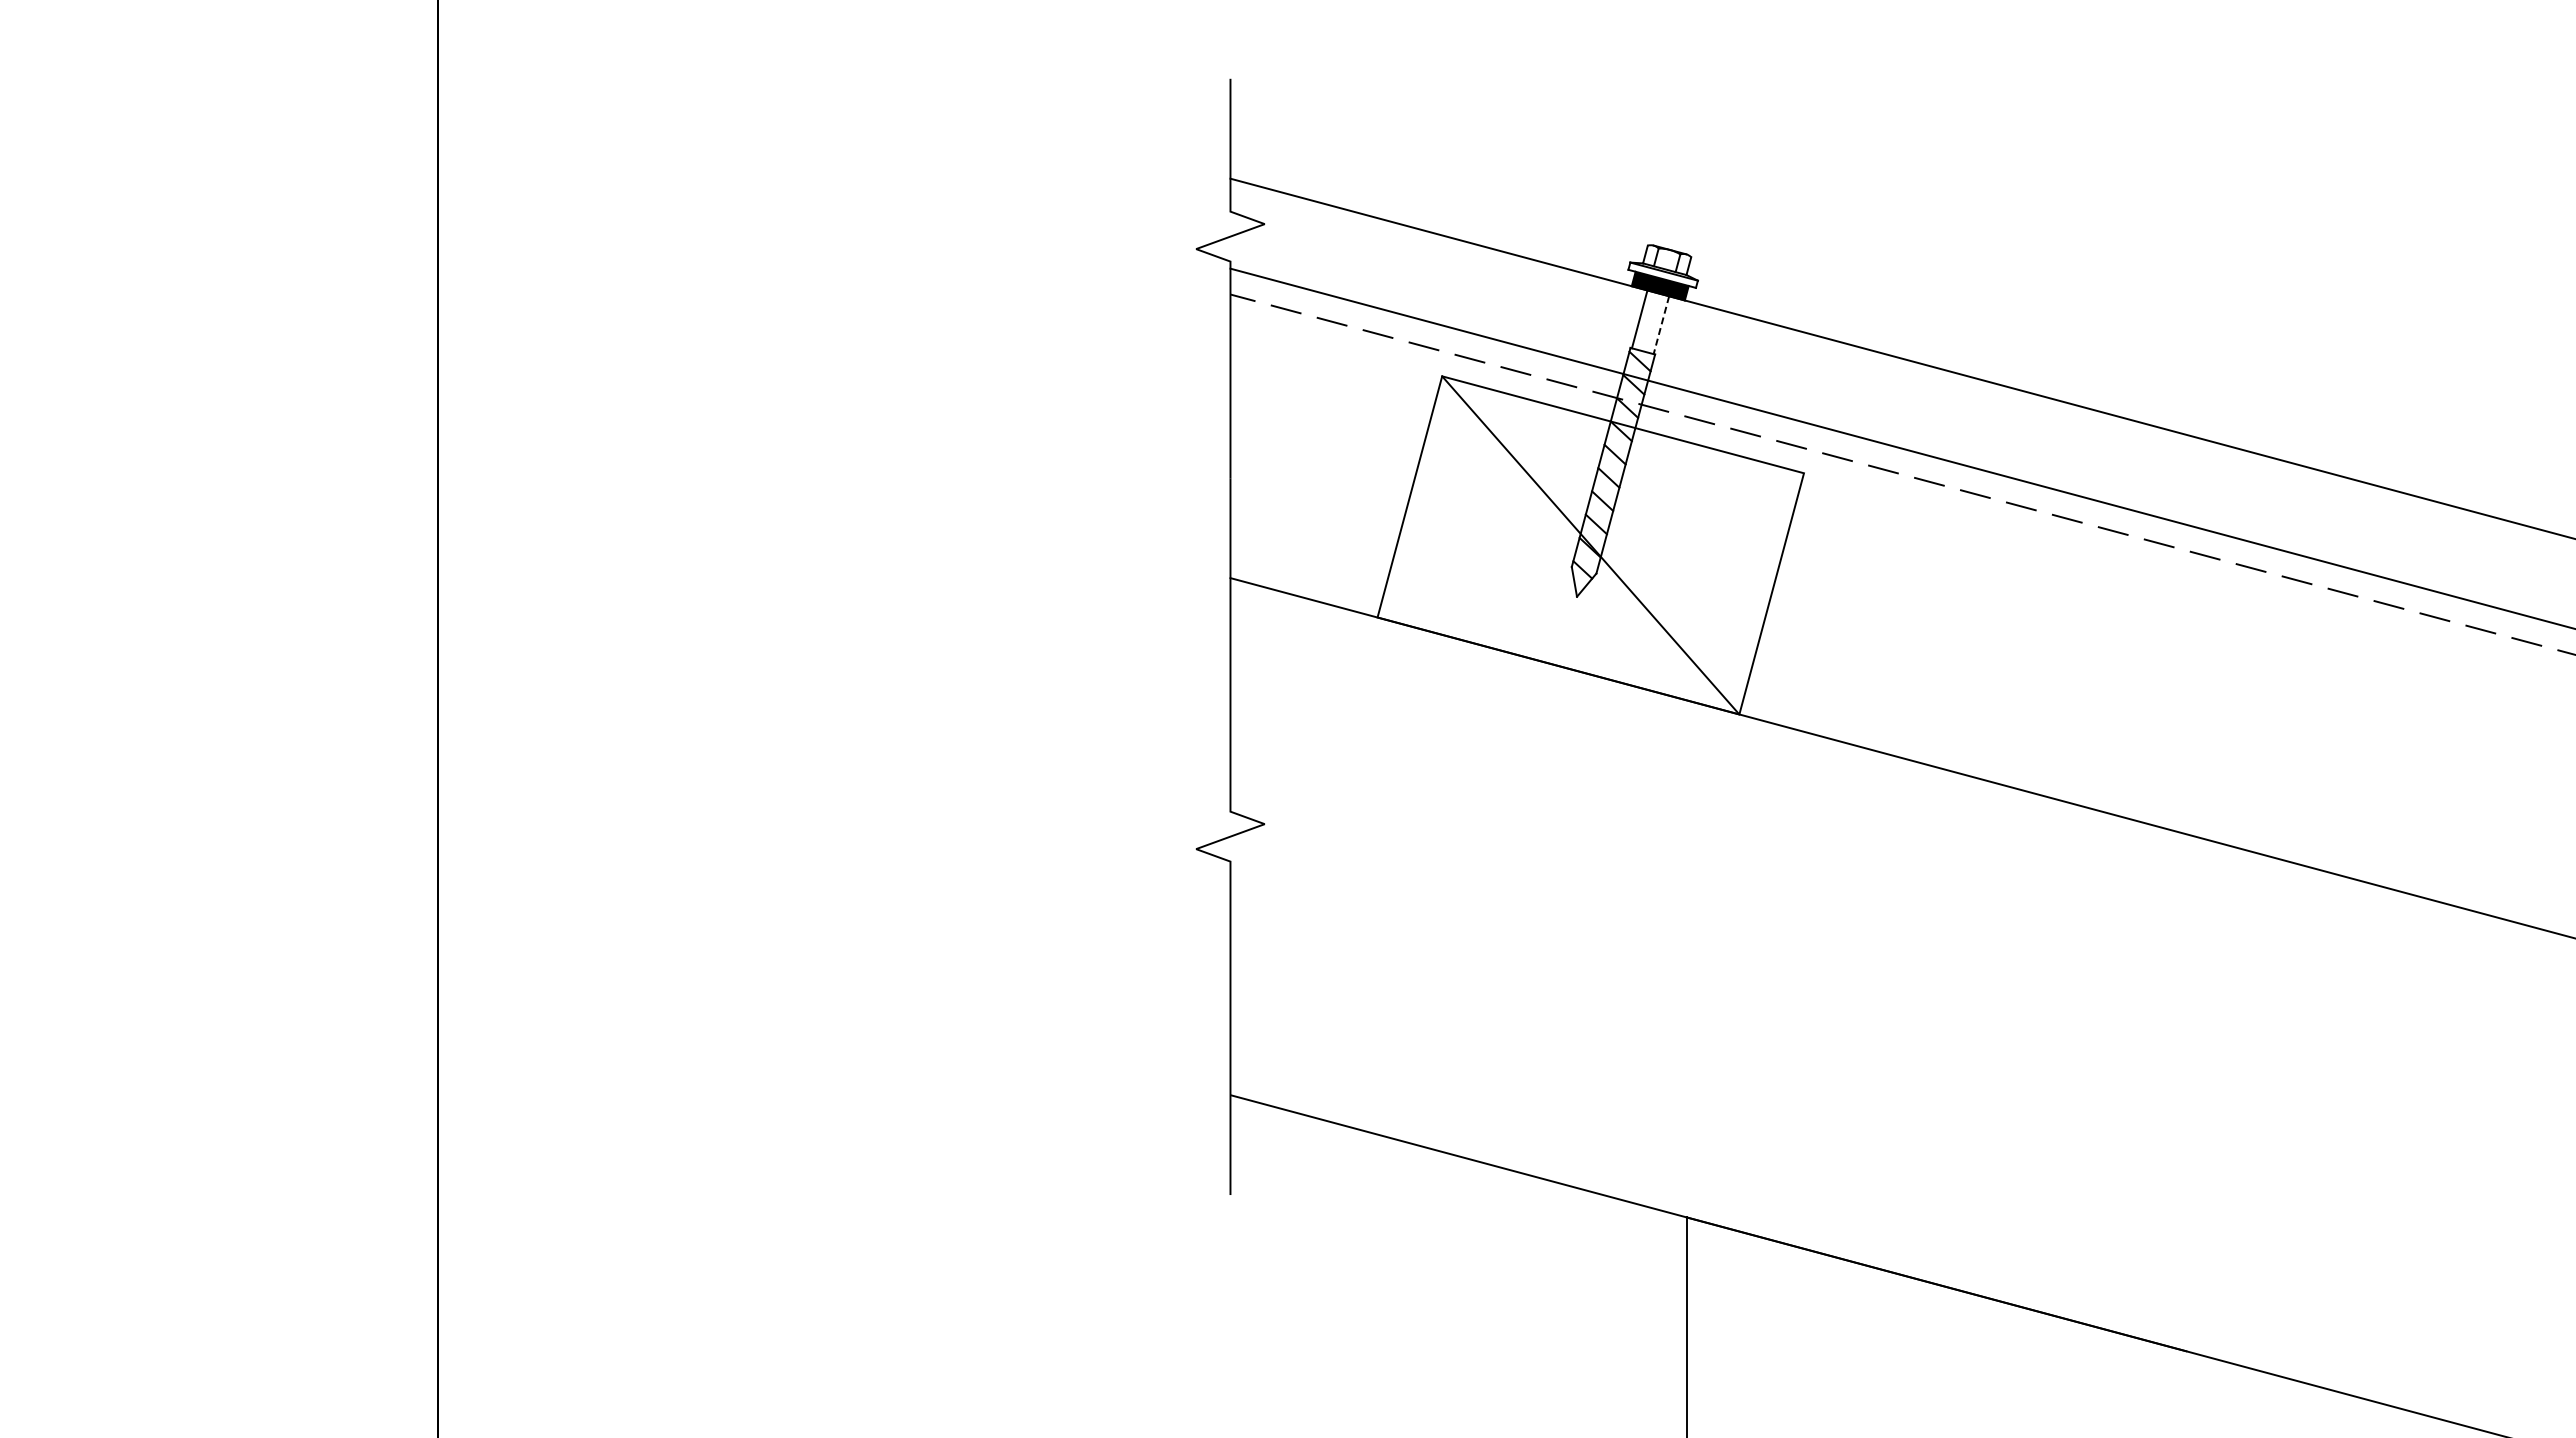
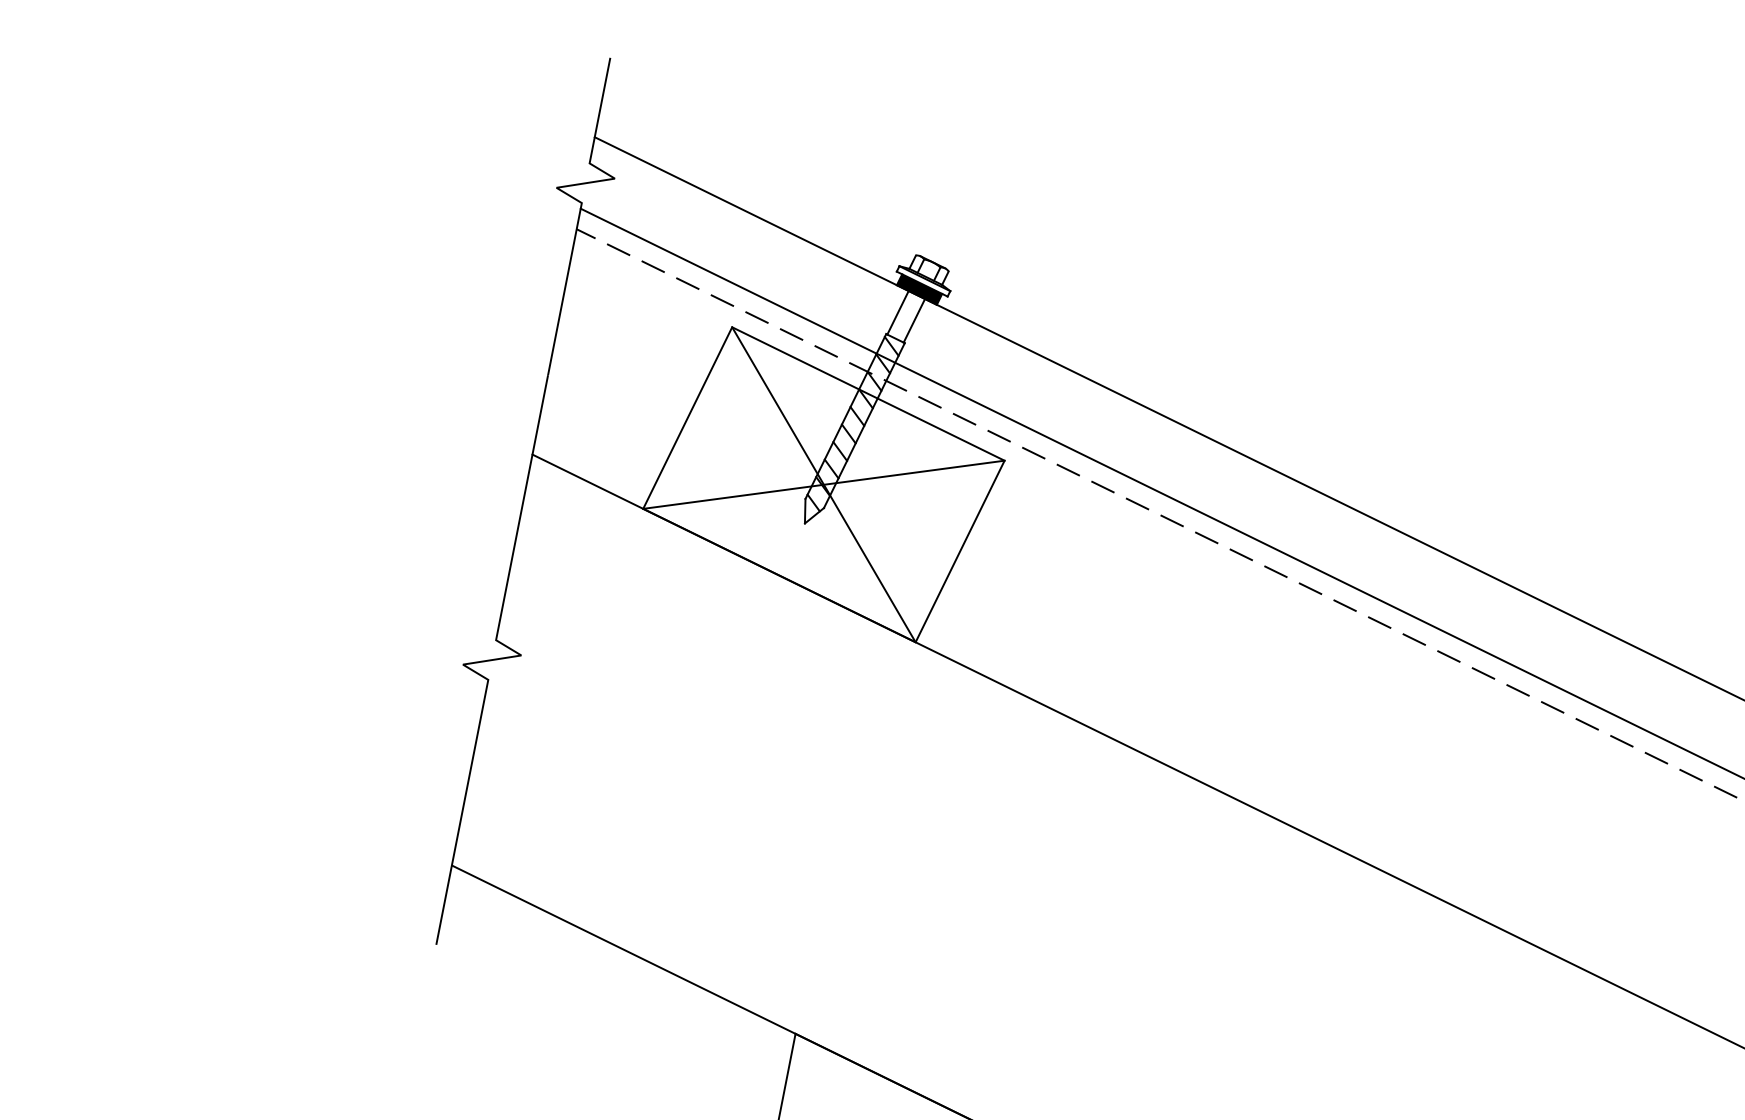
line: (1661, 325) -> (914, 321), dashed -> solid
line: (1590, 545) -> (823, 484), added

